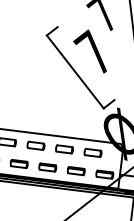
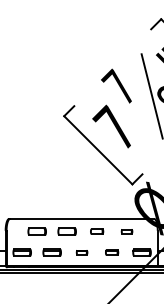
part: (63, 149) -> (96, 231), size x0.7
part: (92, 152) -> (126, 231), size x0.6
part: (47, 167) -> (81, 252), size x0.6
part: (75, 170) -> (111, 252), size x0.7

